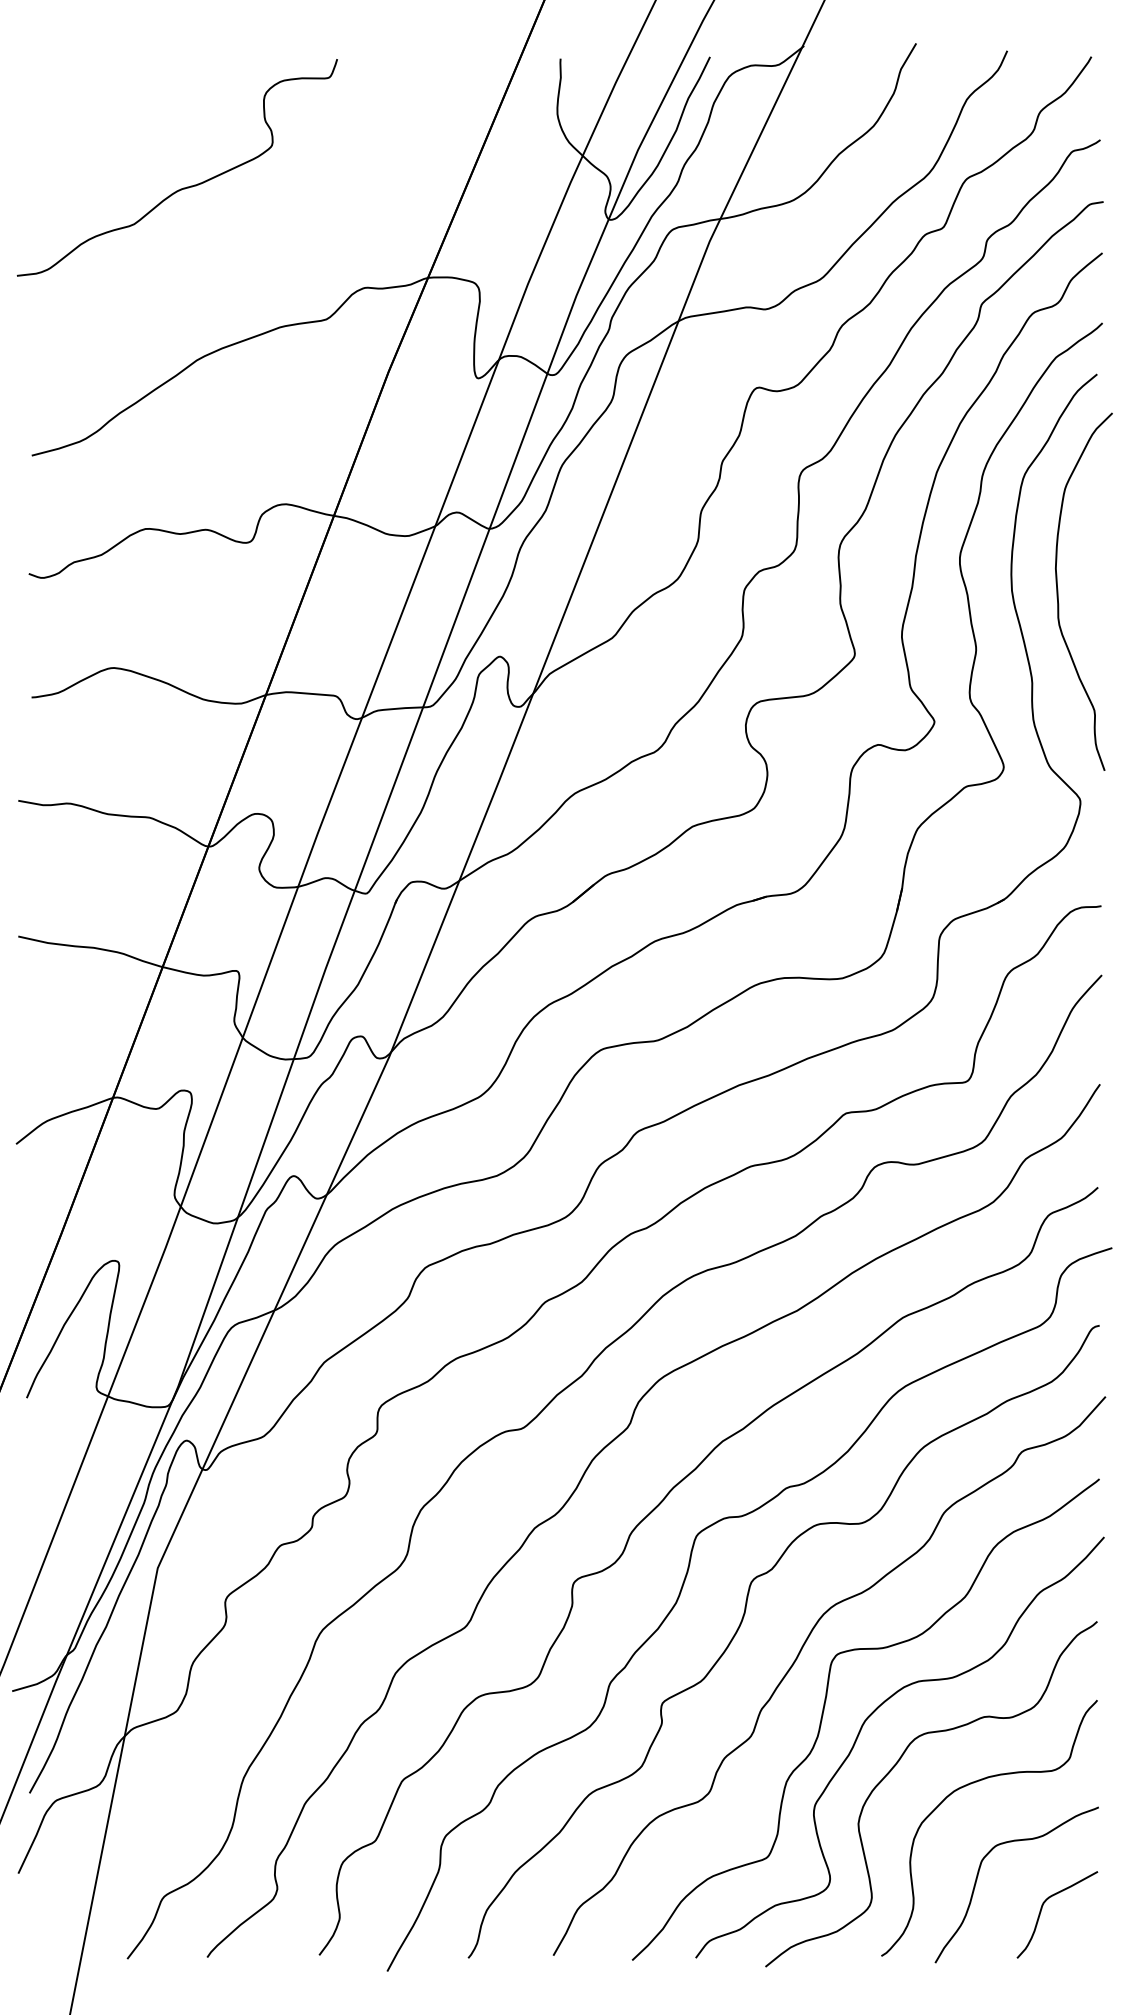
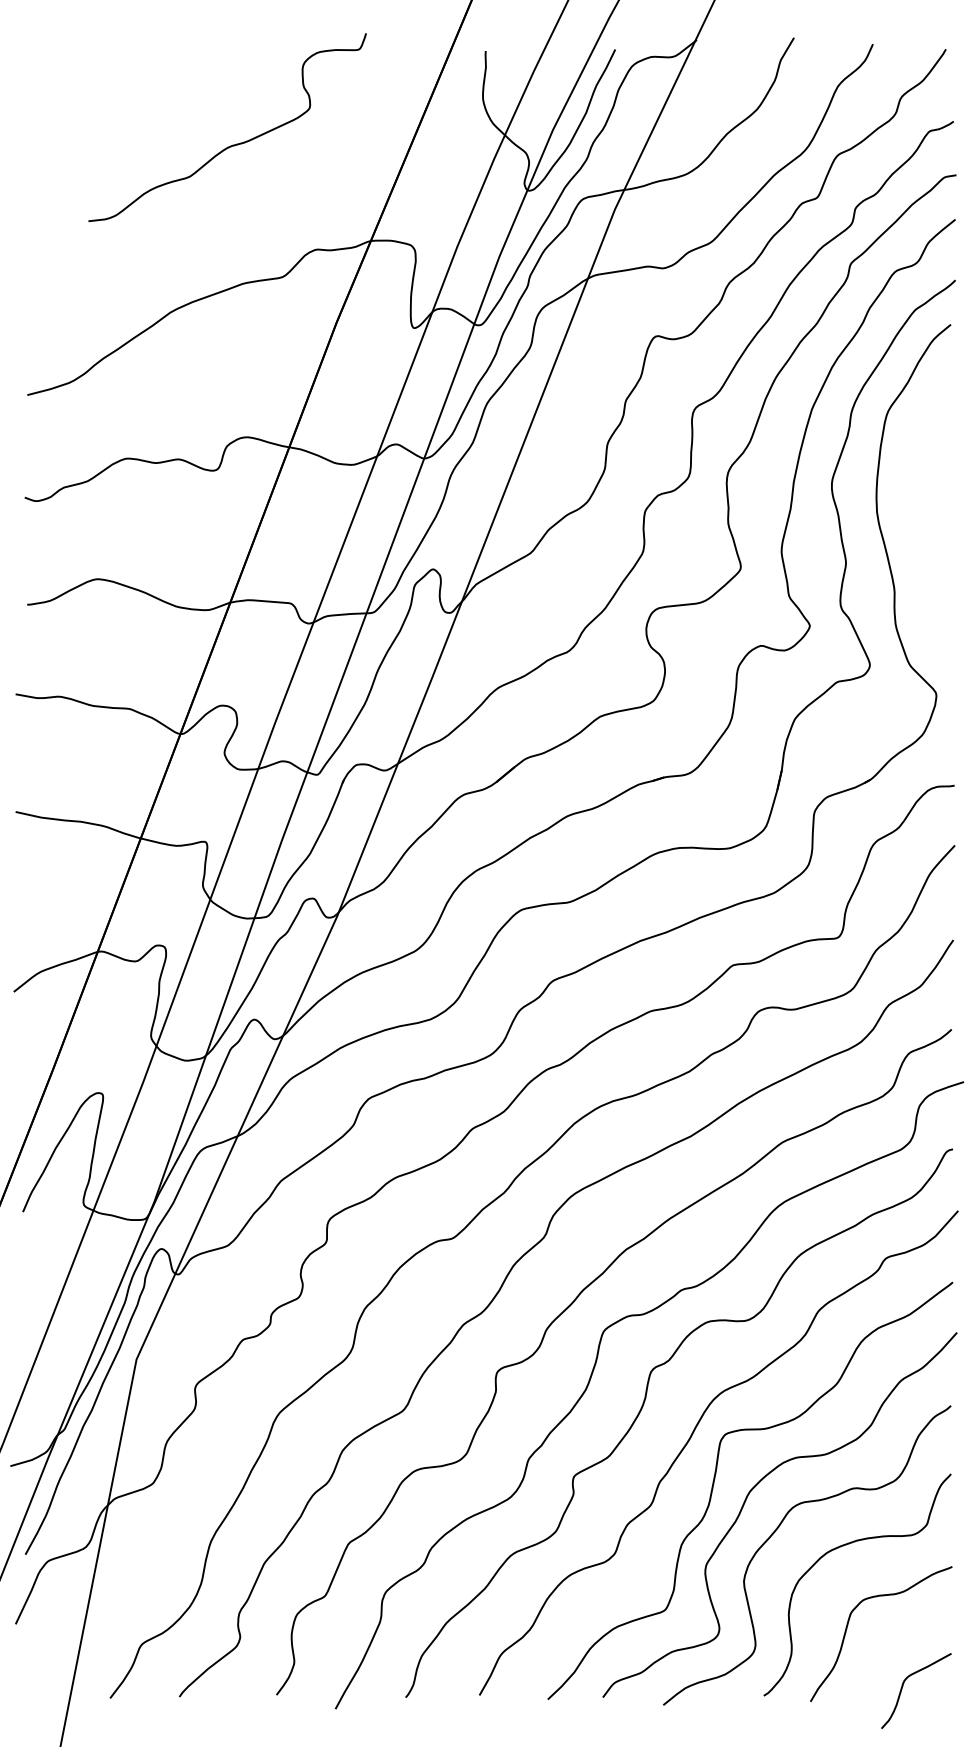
curve: (183, 187) -> (232, 144), moved
curve: (1058, 591) -> (917, 512), removed
curve: (1042, 1909) -> (903, 1686), moved

